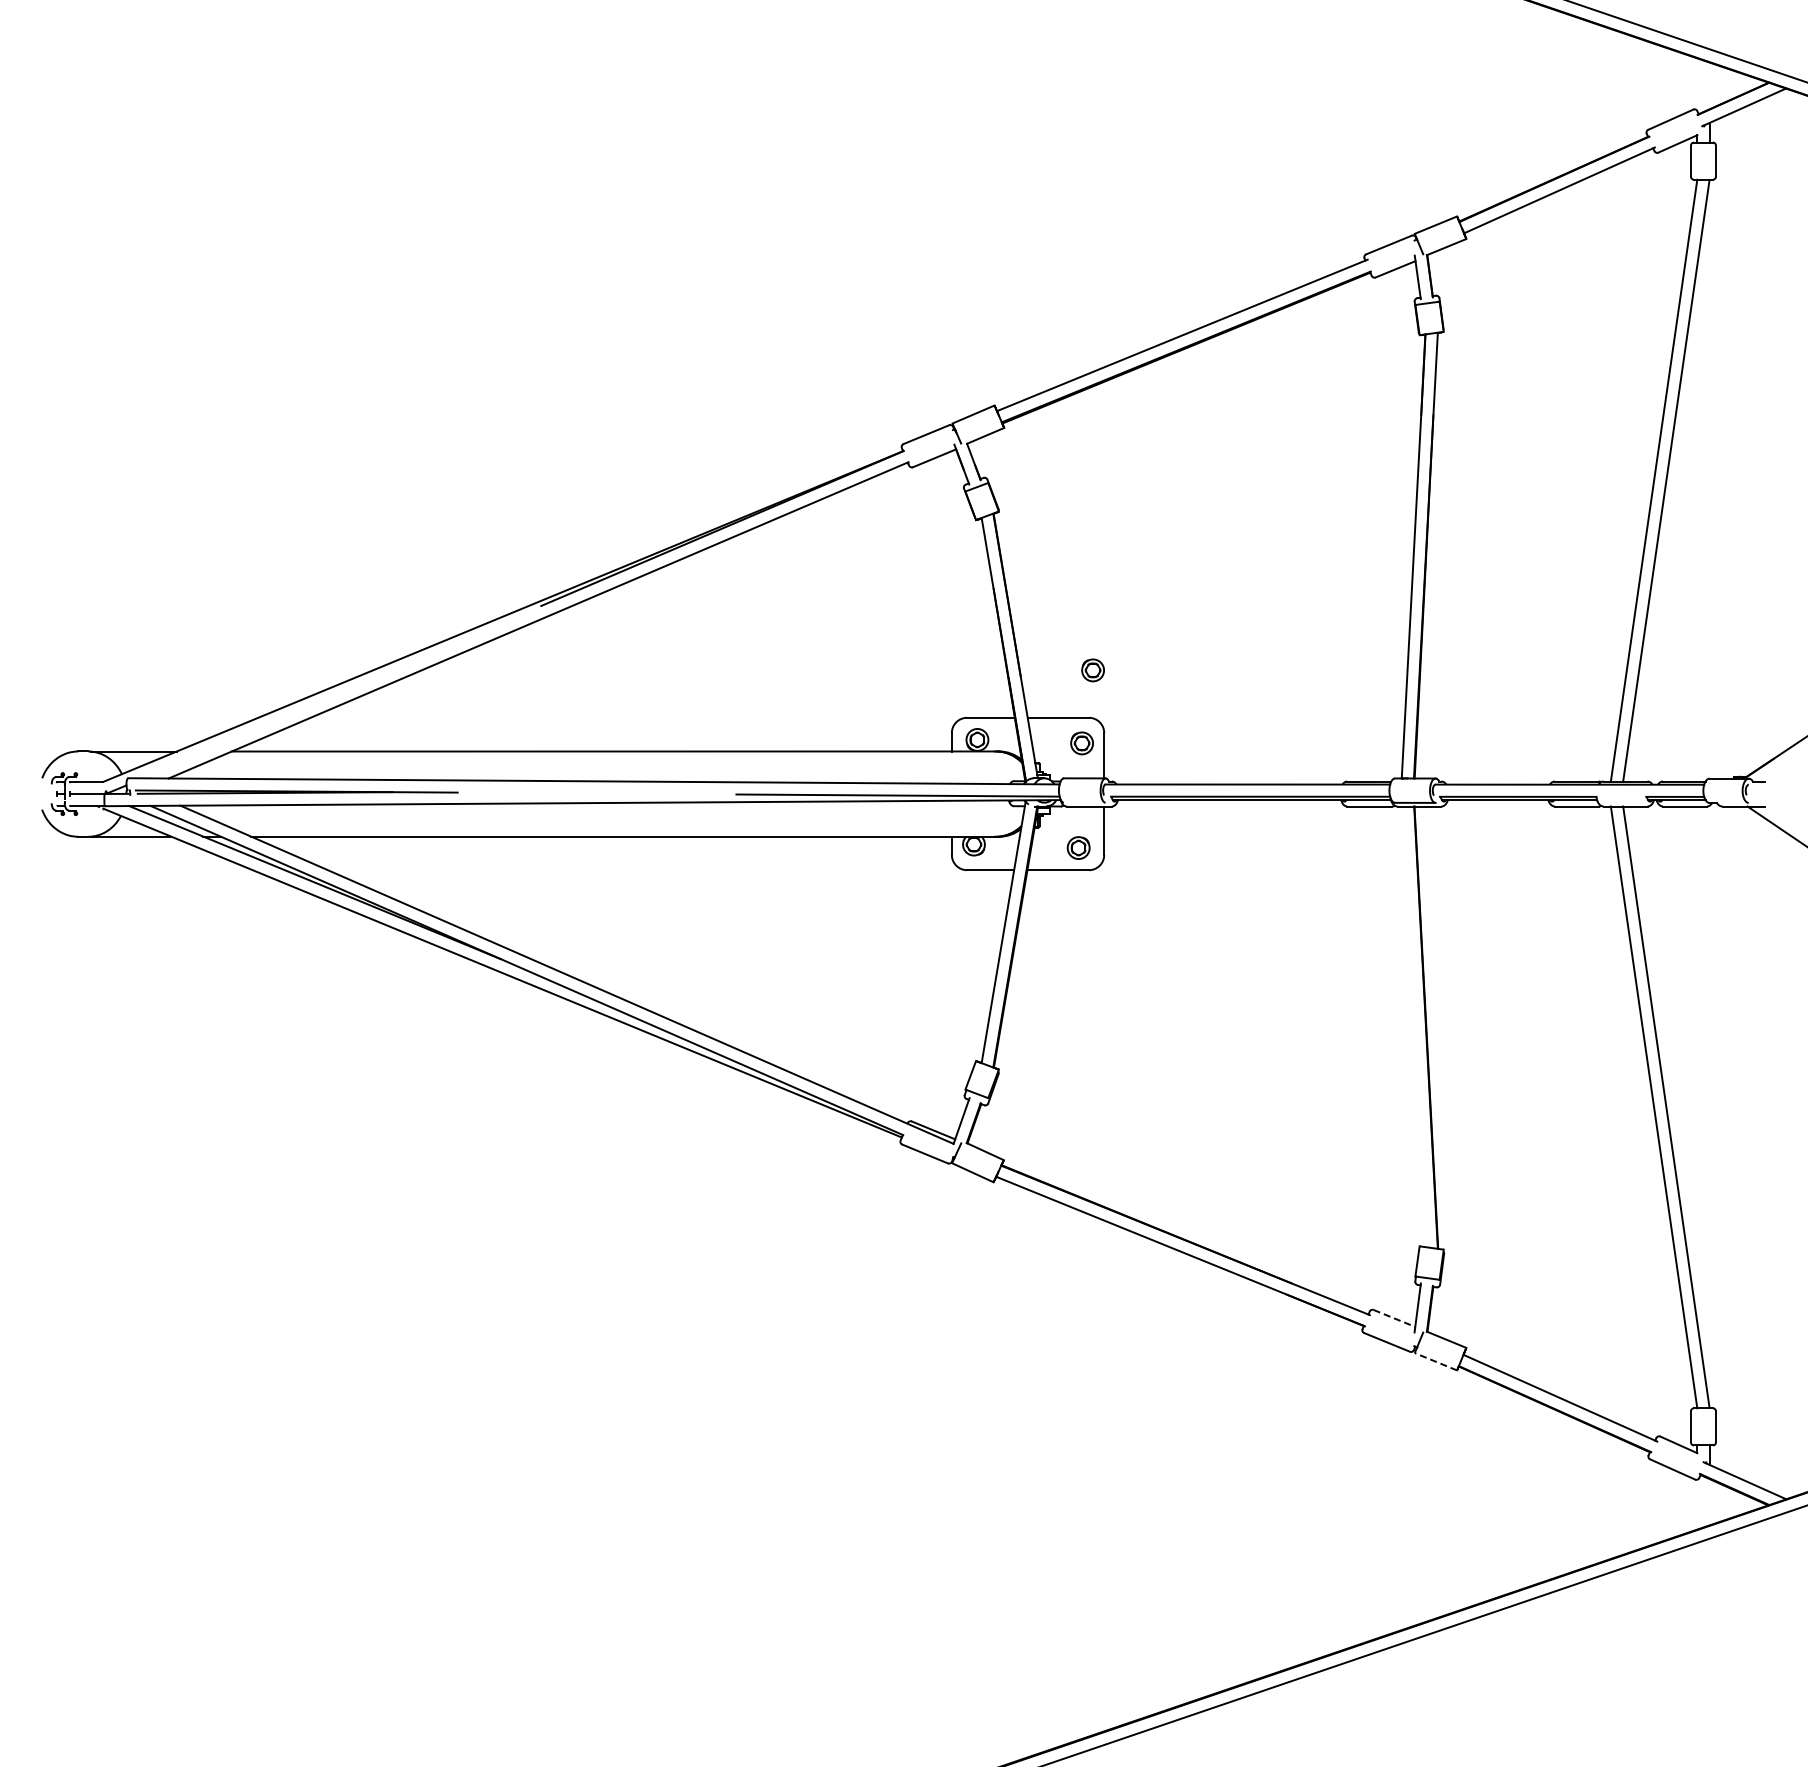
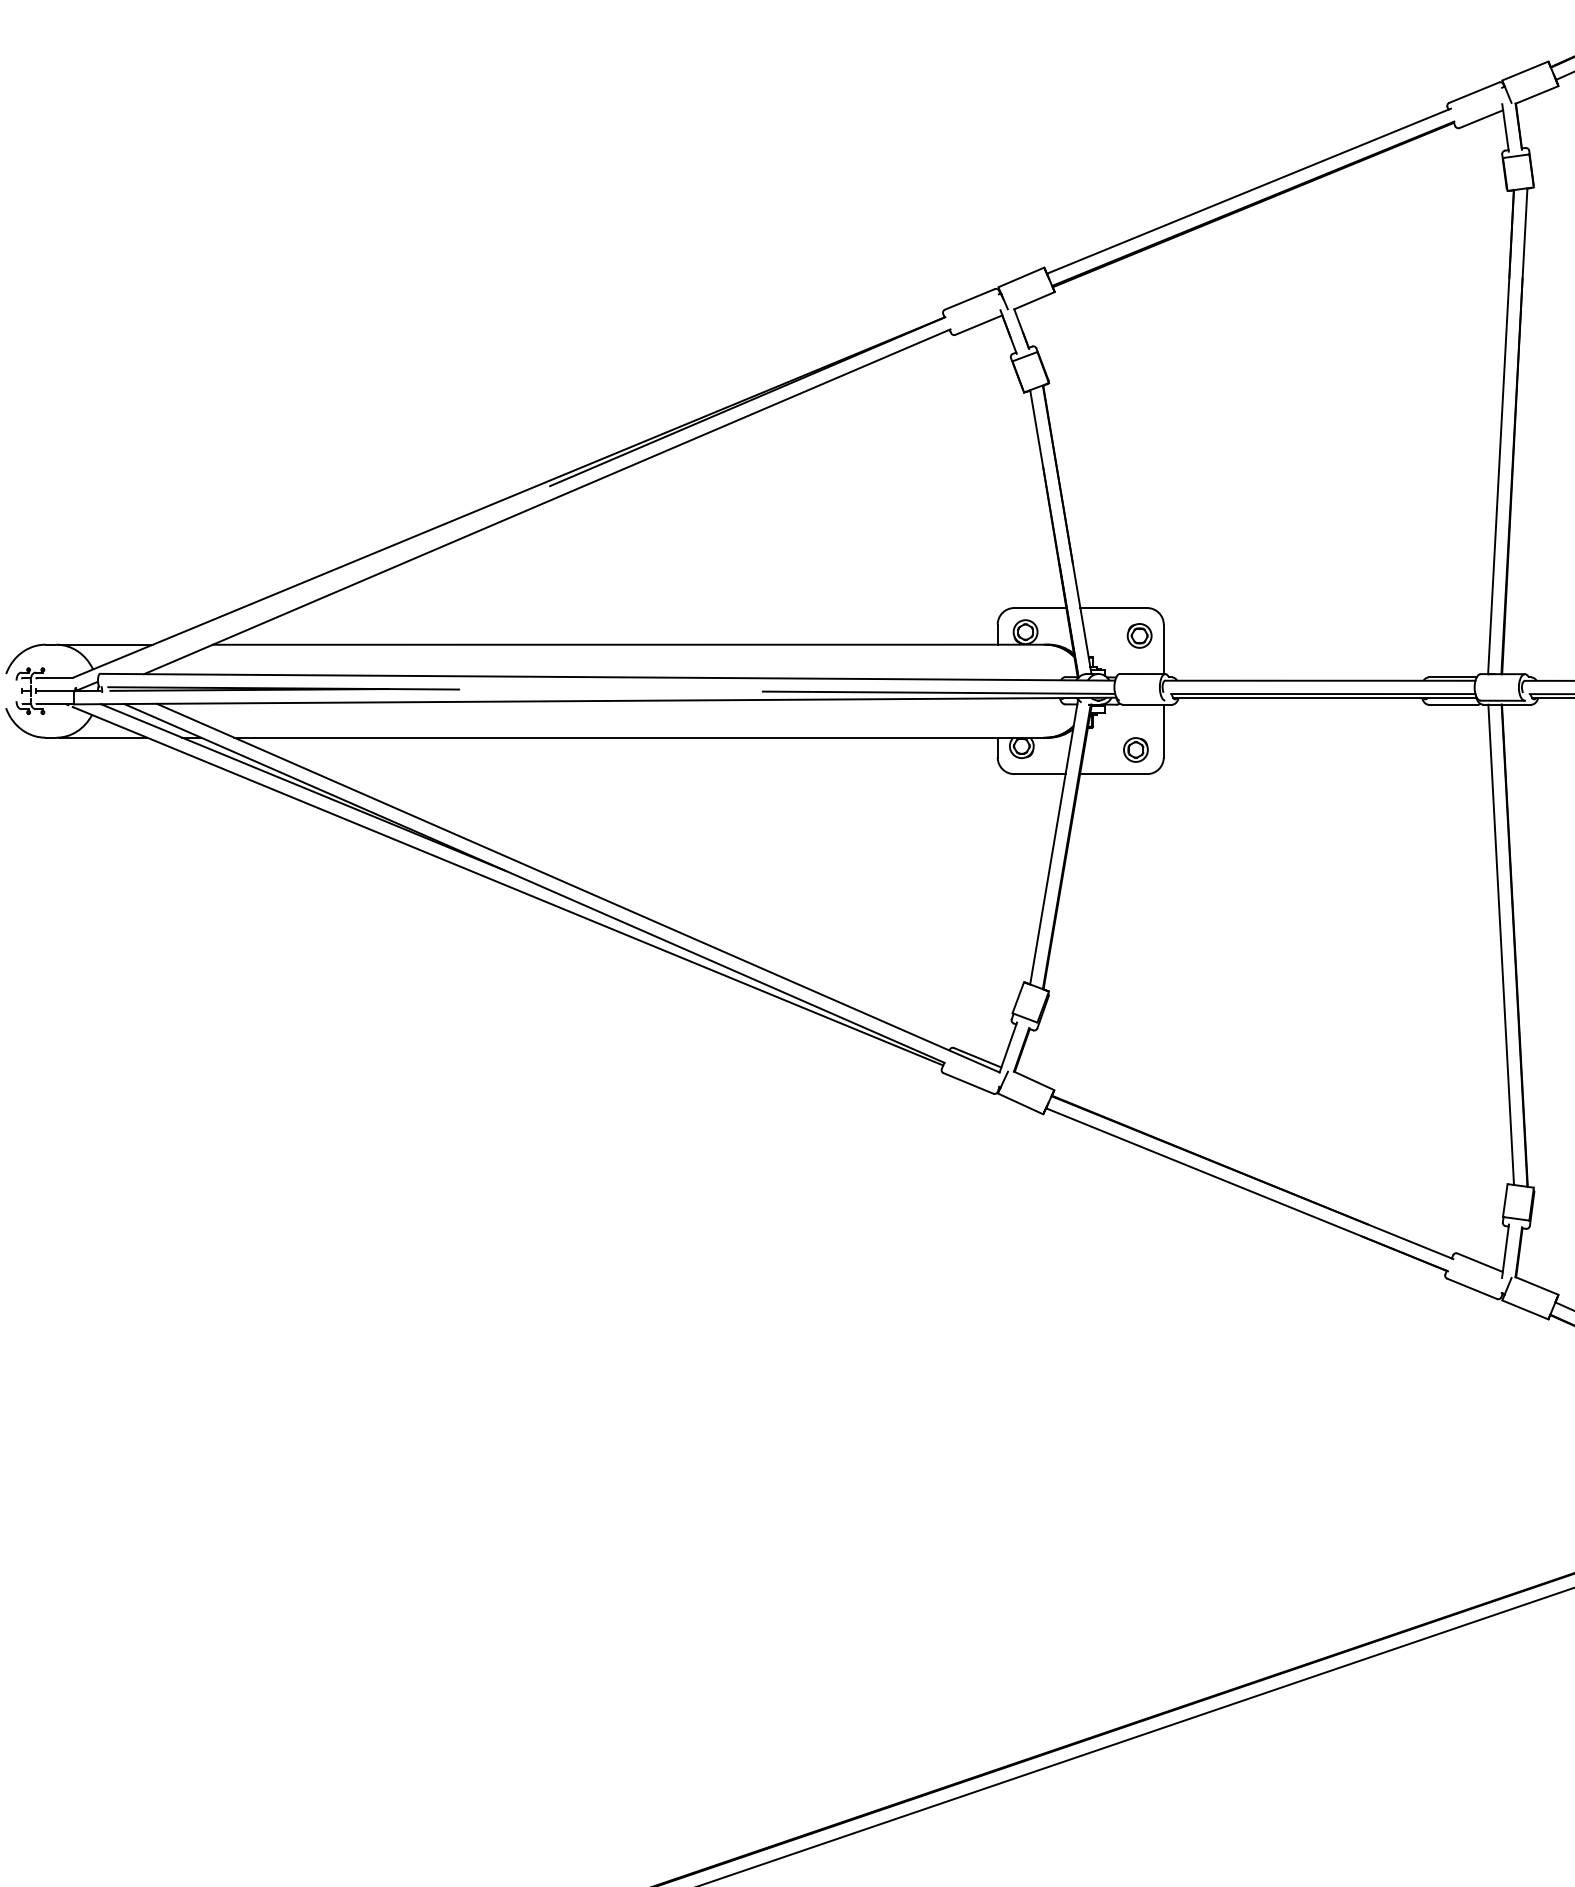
part: (1092, 670) -> (1151, 556), removed
line: (1413, 1026) -> (1500, 944), added
line: (1394, 1318) -> (1480, 1262), dashed -> solid
line: (1435, 1361) -> (1524, 1309), dashed -> solid

